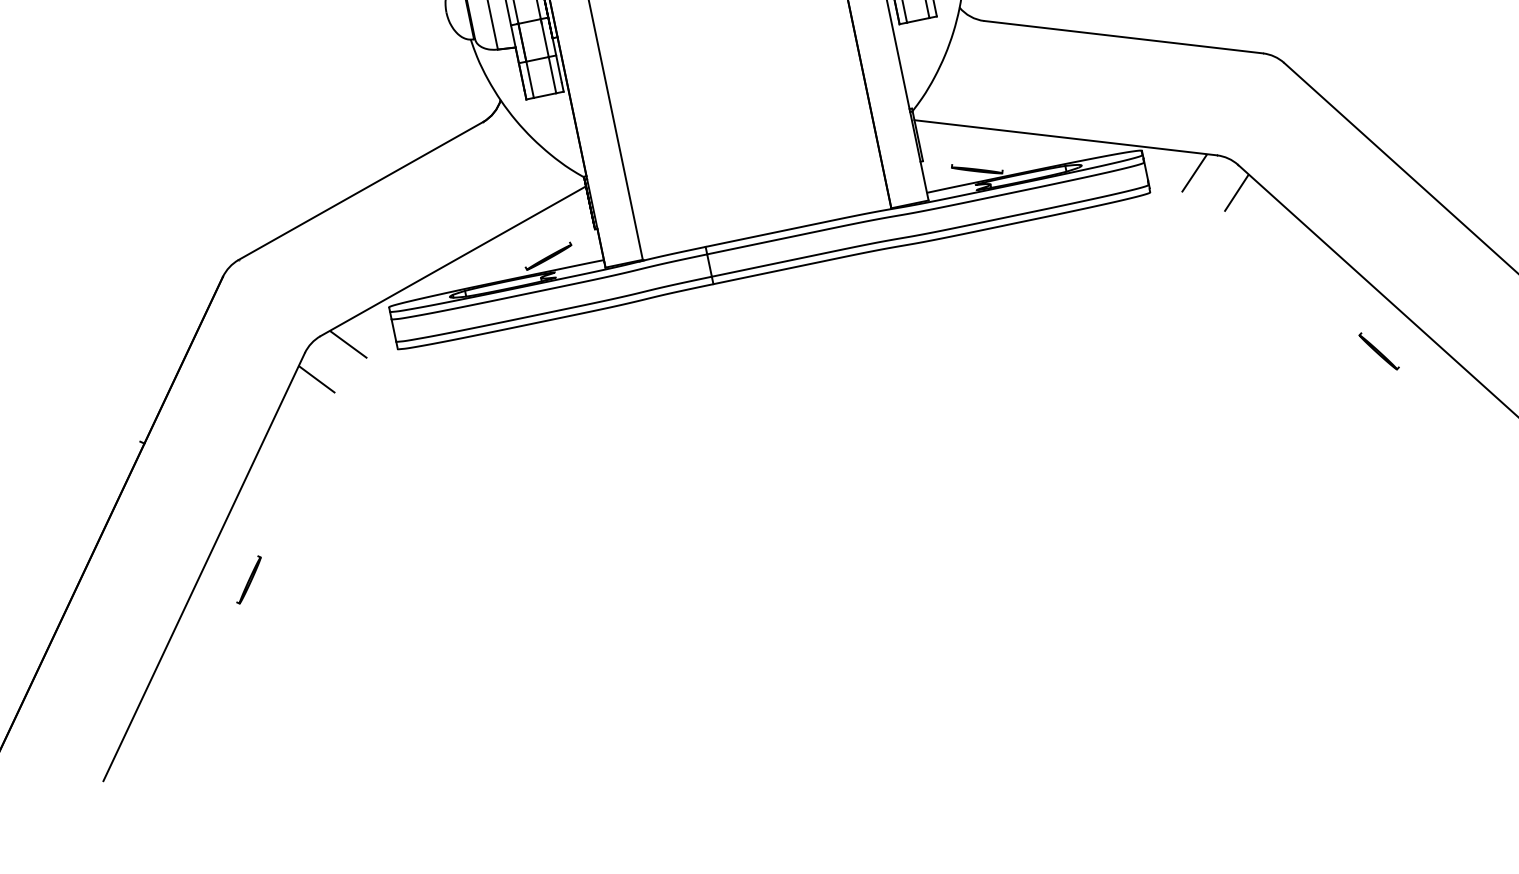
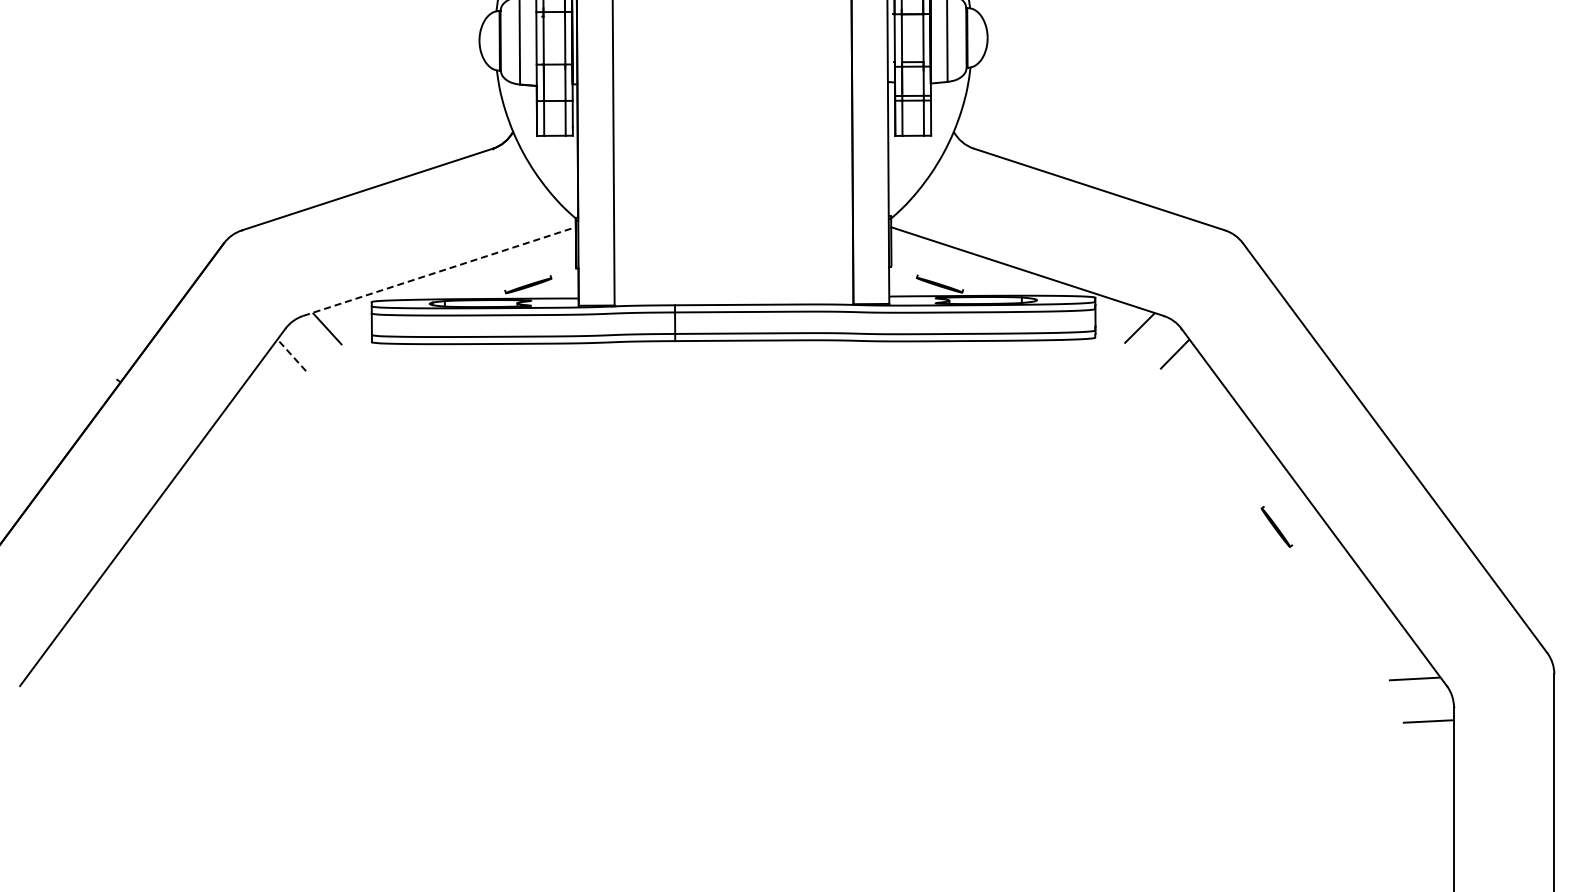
line: (454, 260) -> (440, 271), solid -> dashed
line: (316, 378) -> (291, 354), solid -> dashed
part: (248, 579) -> (191, 527), removed

